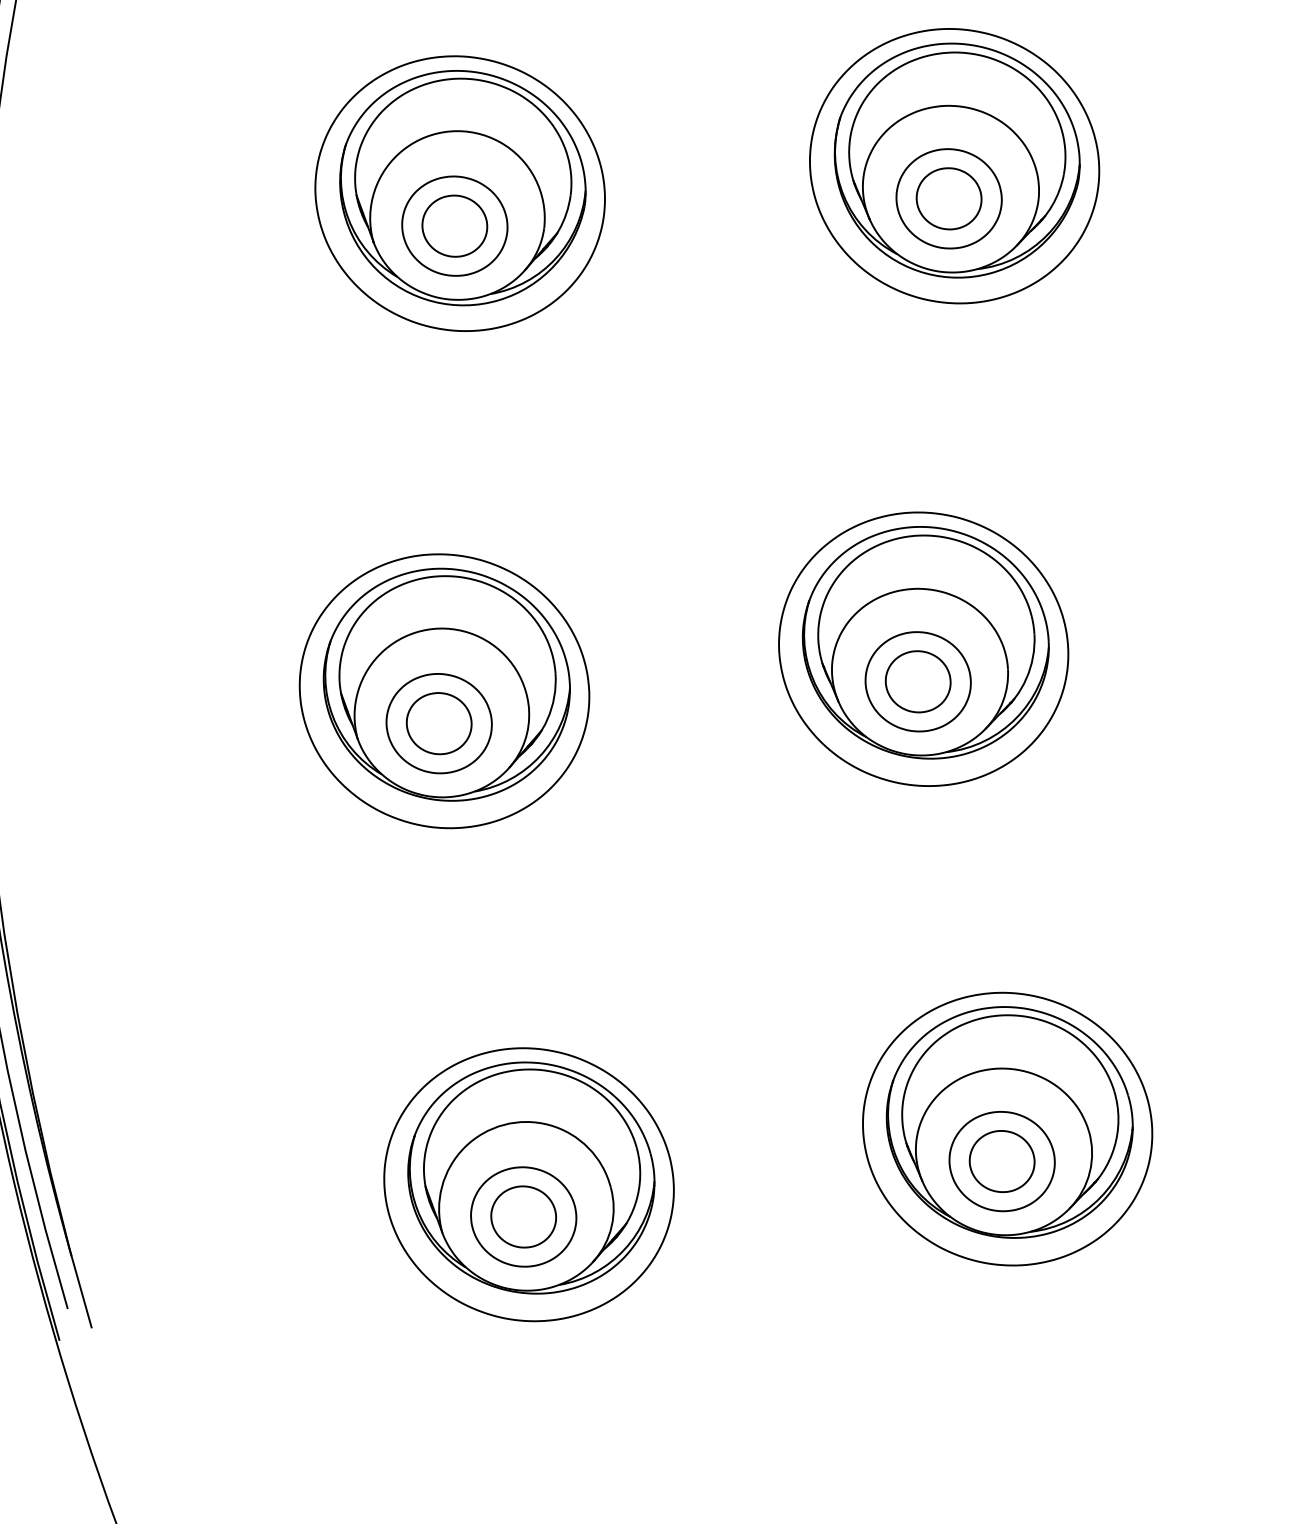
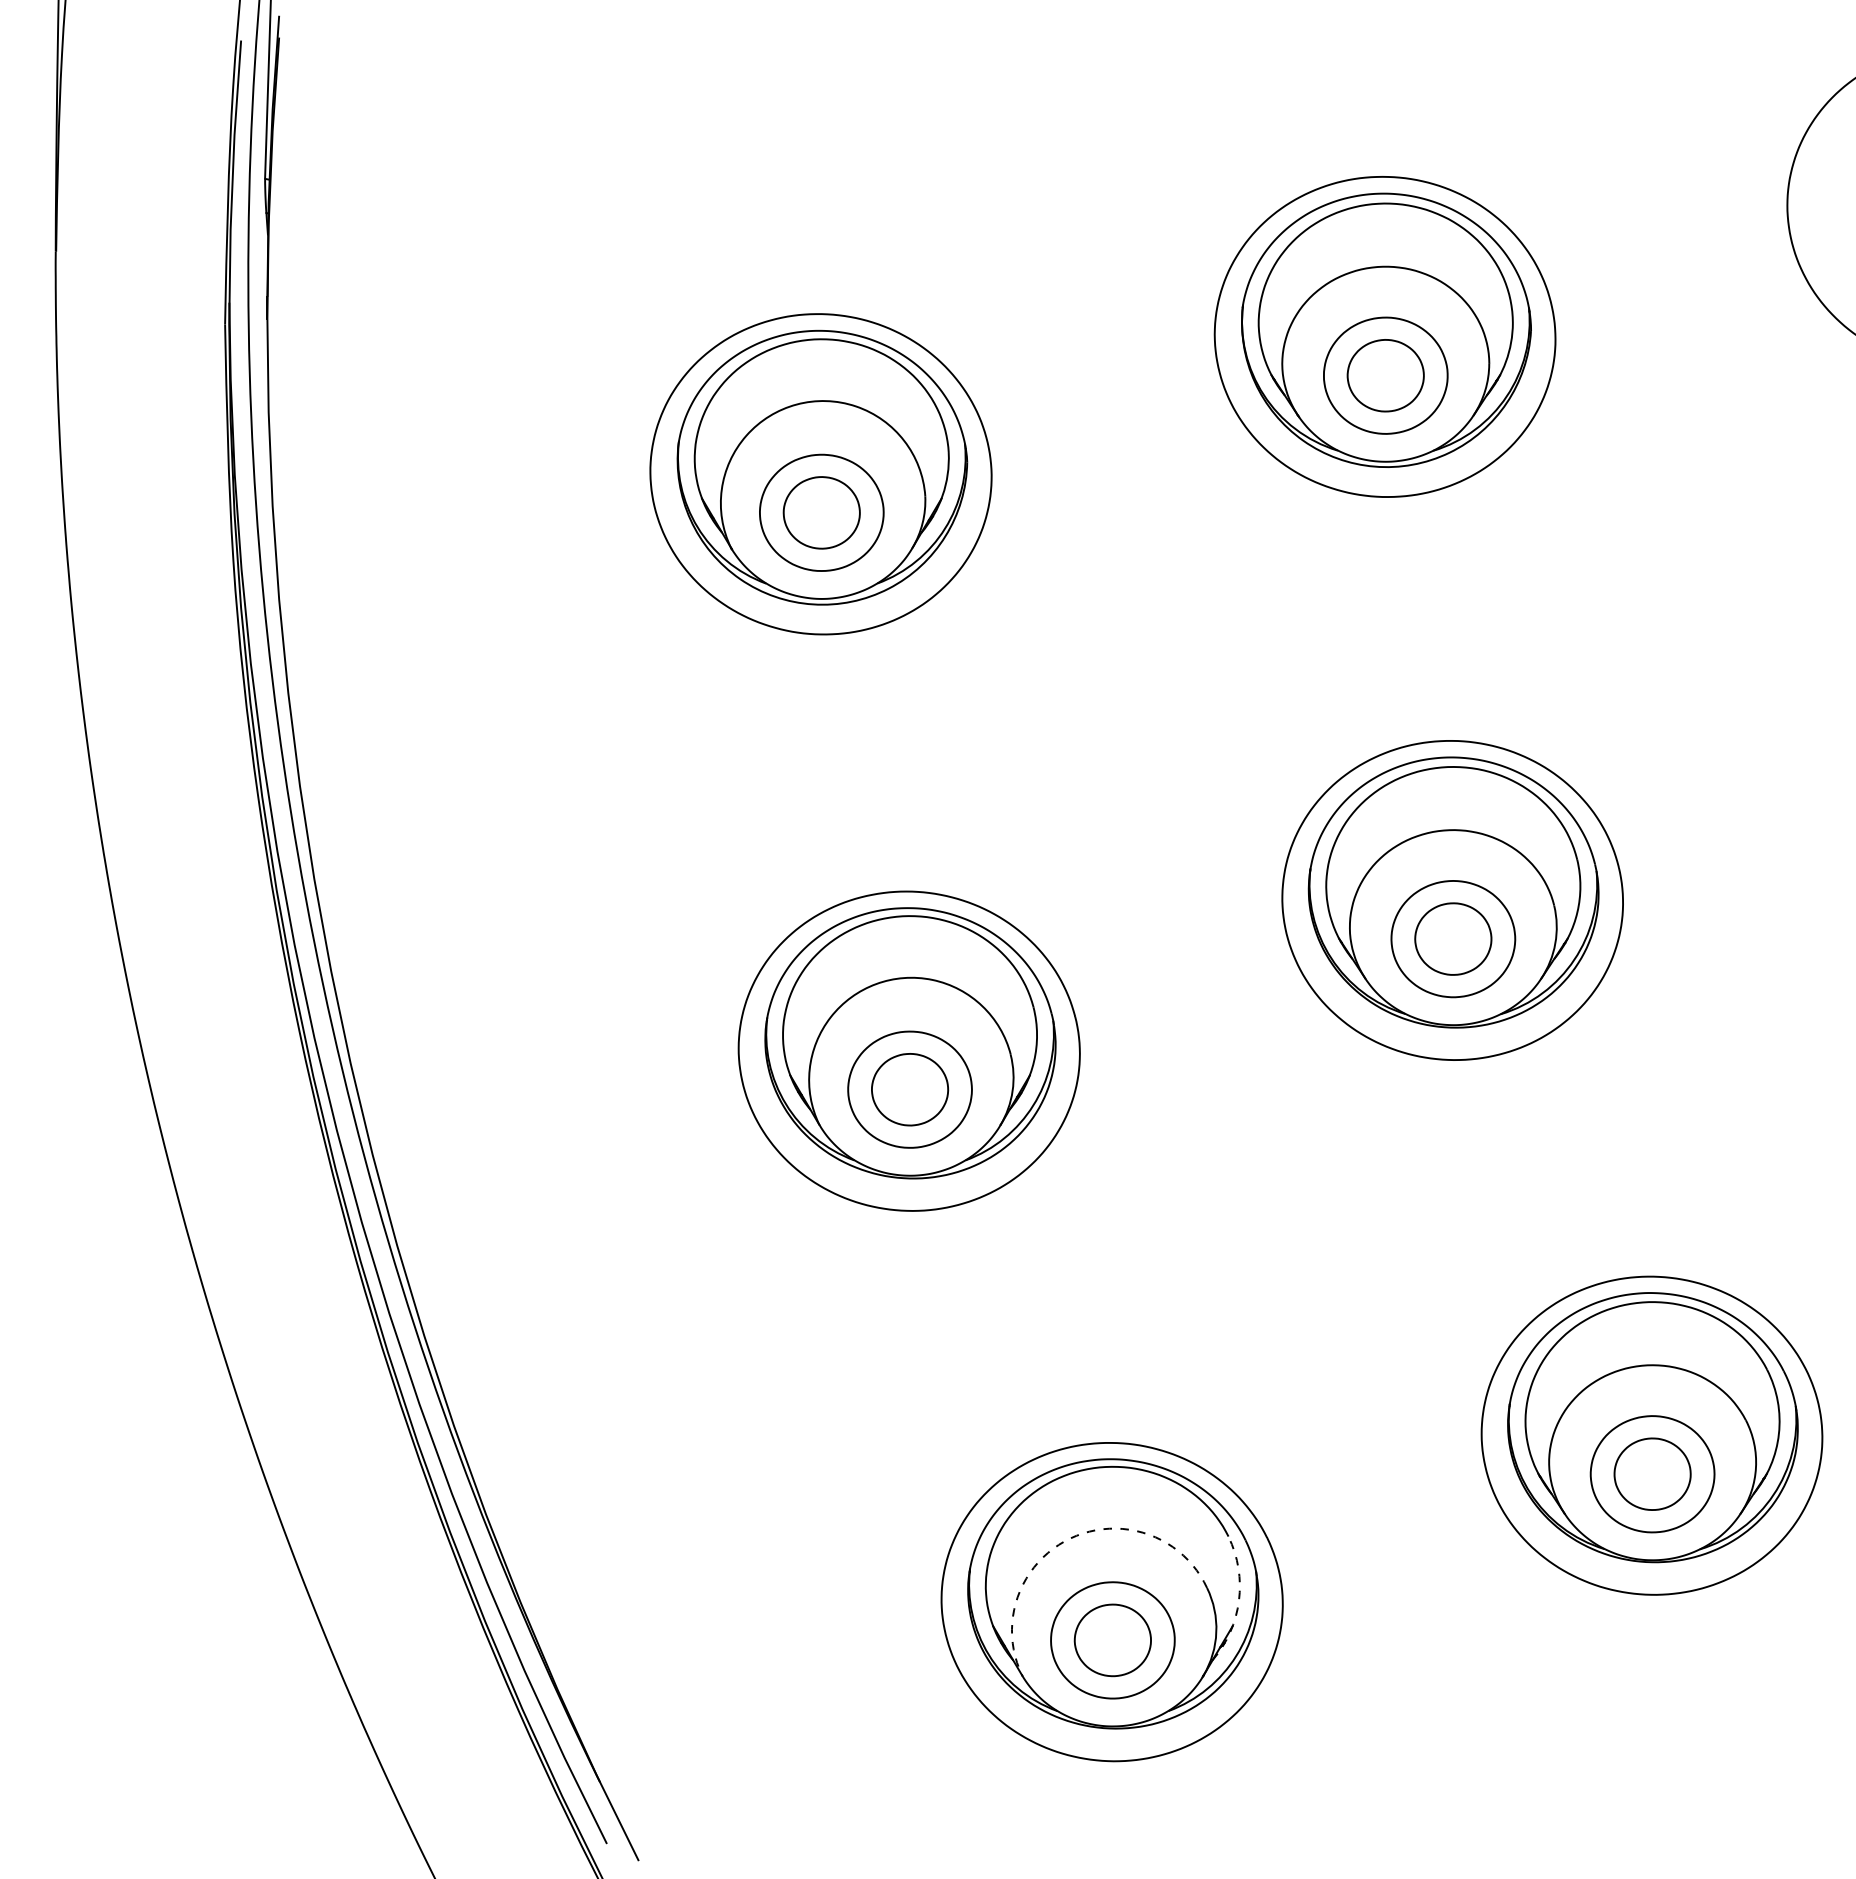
arc: (503, 1124) -> (1070, 1538), solid -> dashed
arc: (635, 1203) -> (1238, 1600), solid -> dashed

